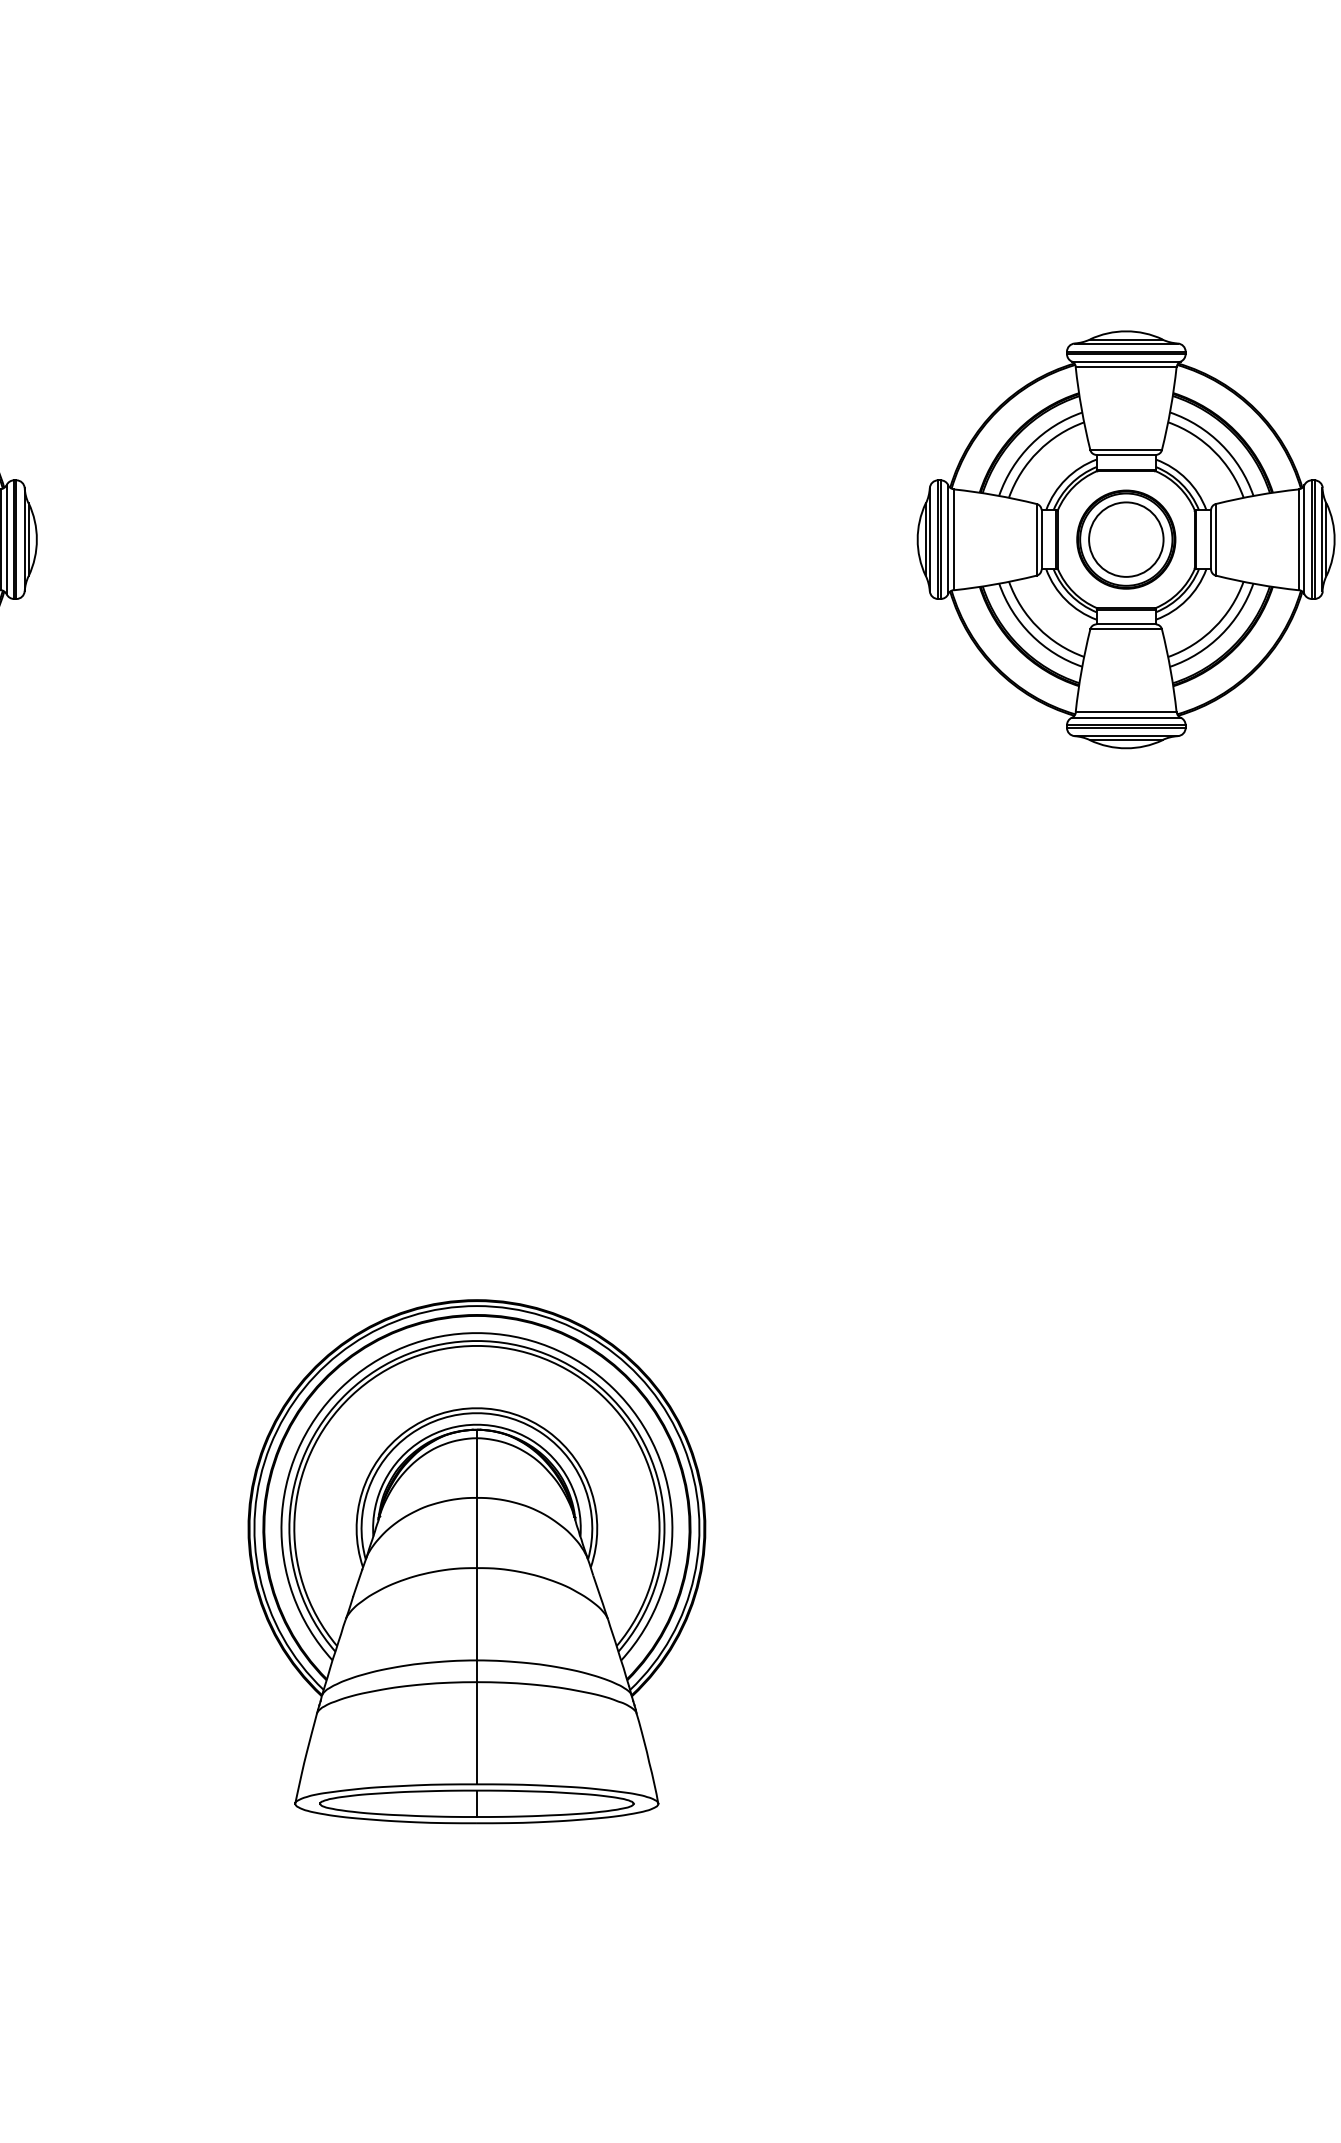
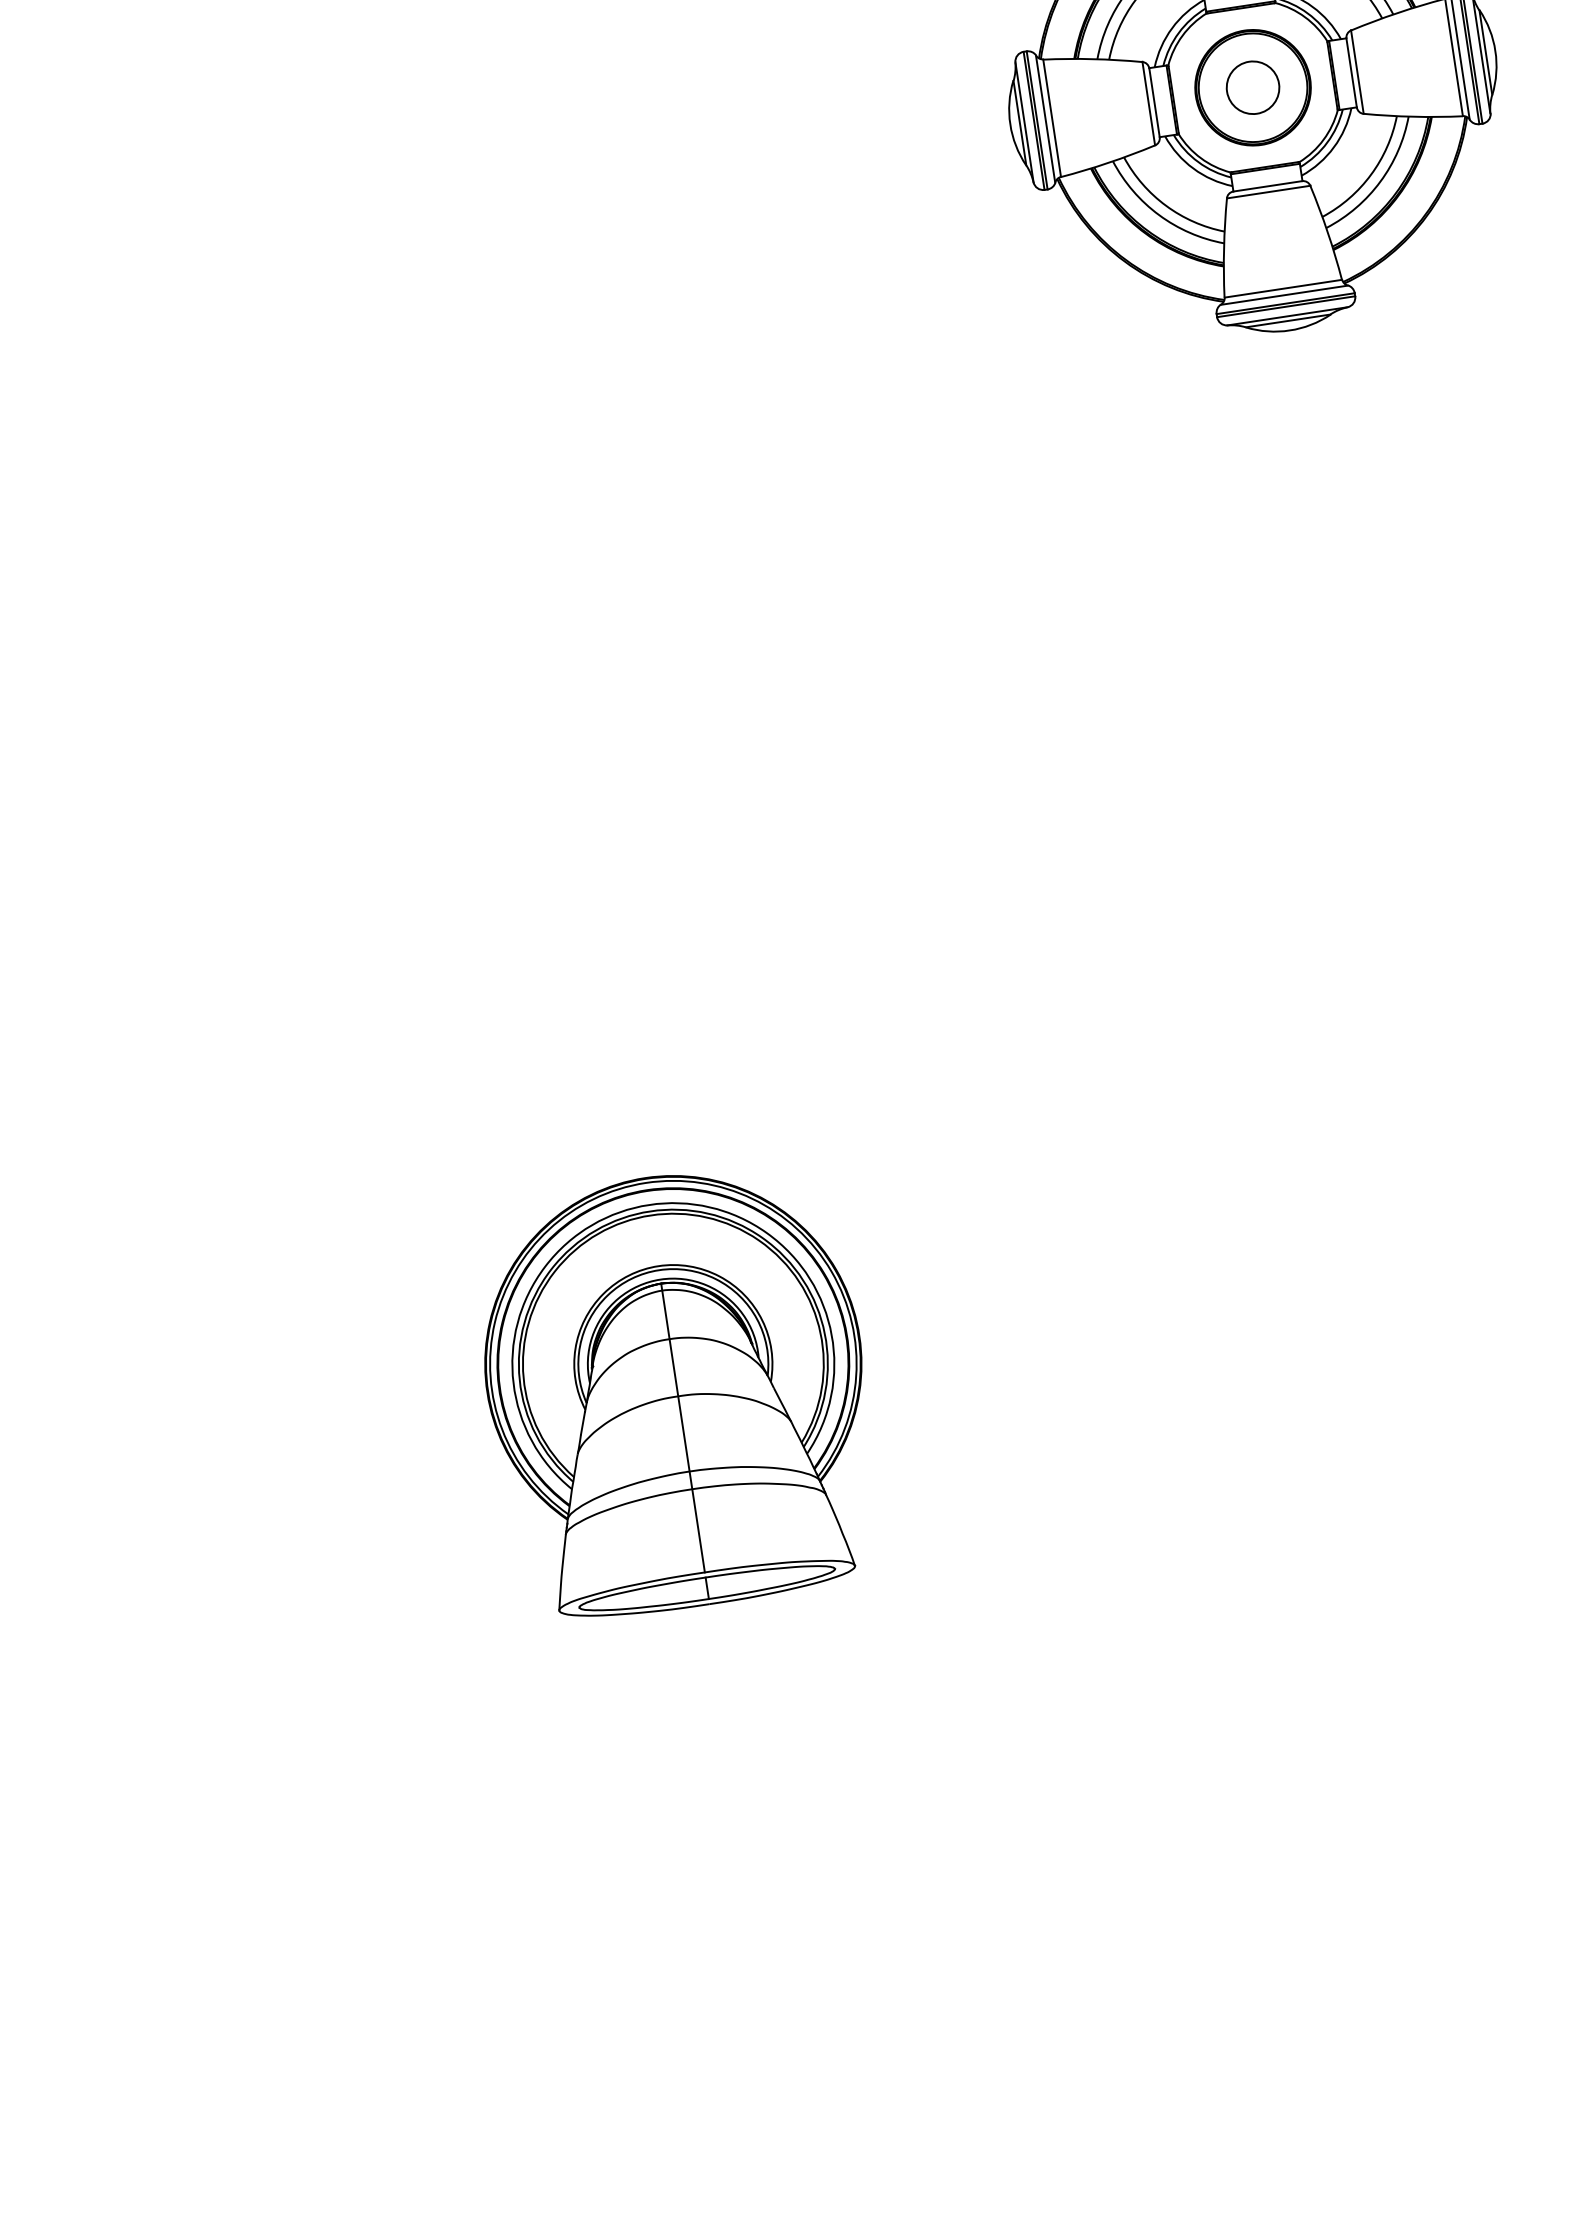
circle: (1126, 539) -> (1253, 87), size x0.6
part: (476, 1561) -> (676, 1390), size x0.7

